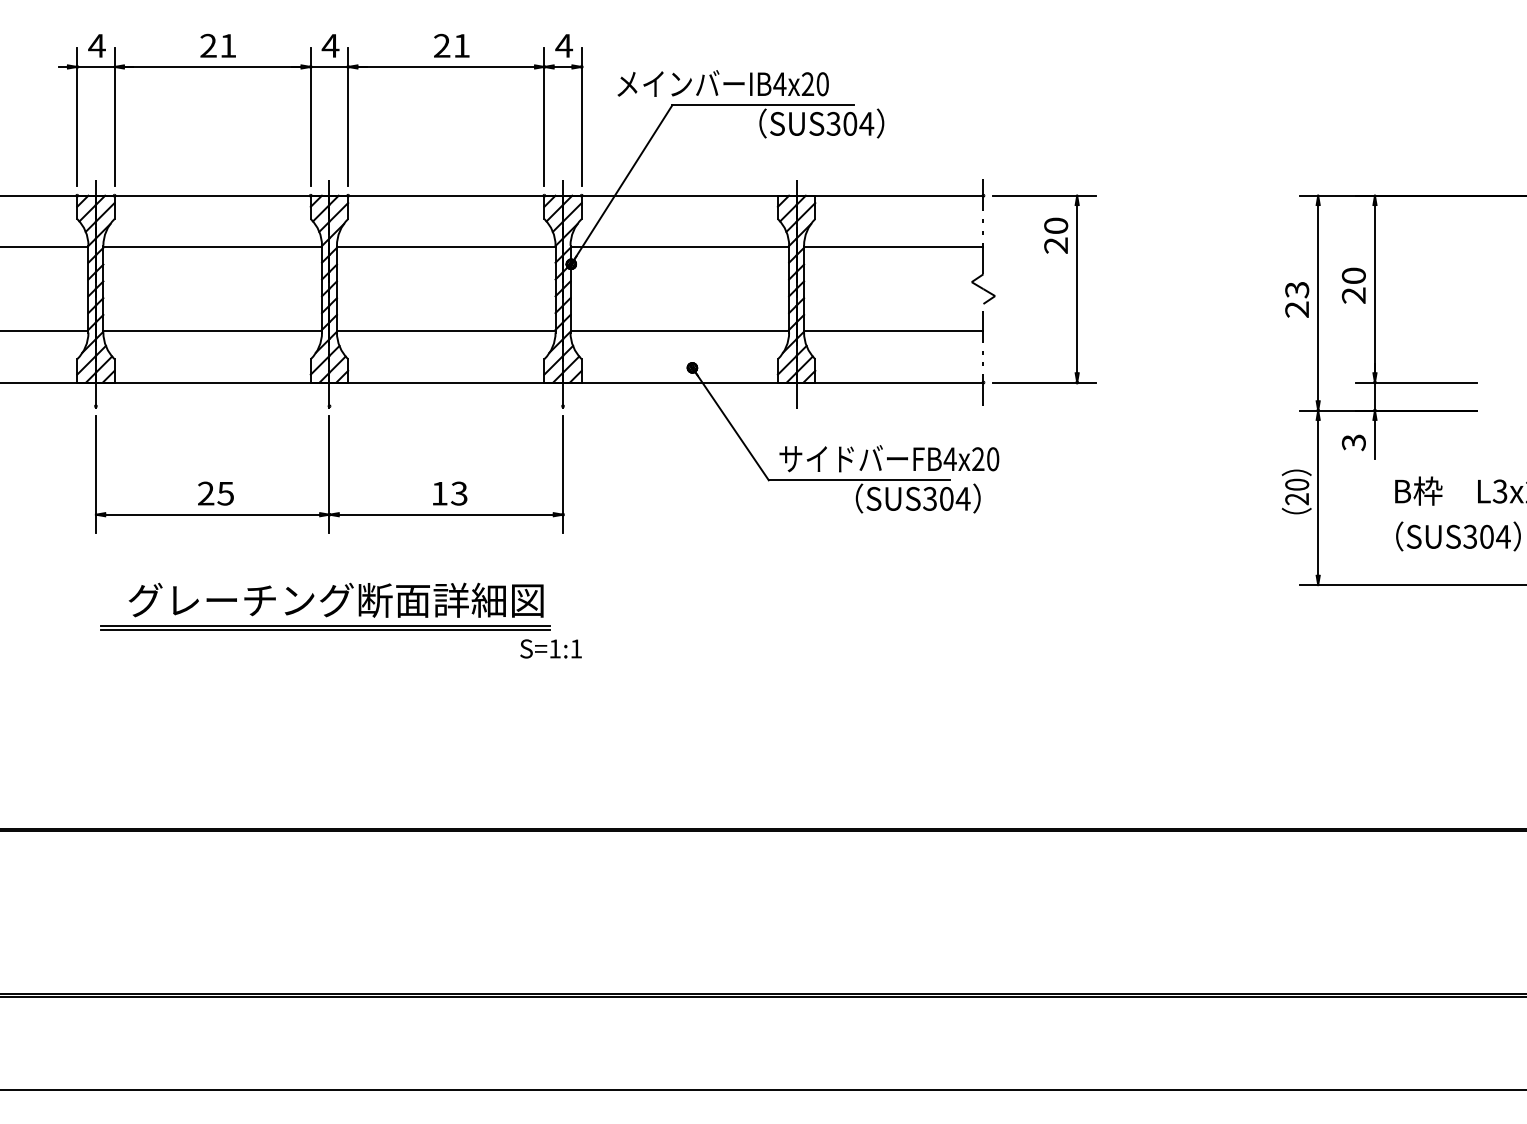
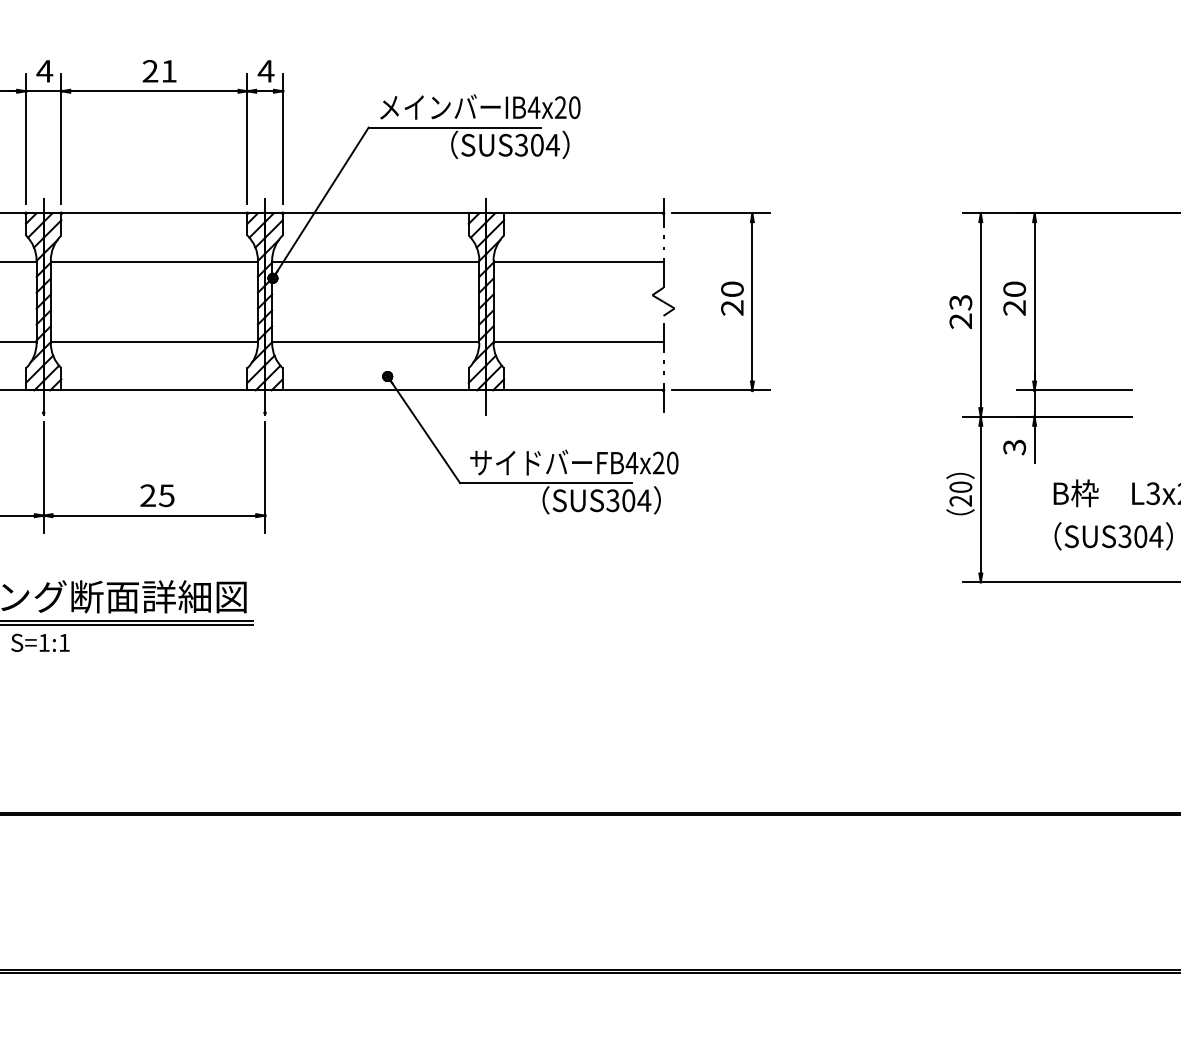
text: (722, 83) -> (479, 106), moved
text: (1056, 235) -> (732, 298), moved
text: (449, 493) -> (157, 495), 13 -> 25
text: (550, 648) -> (39, 642), moved

